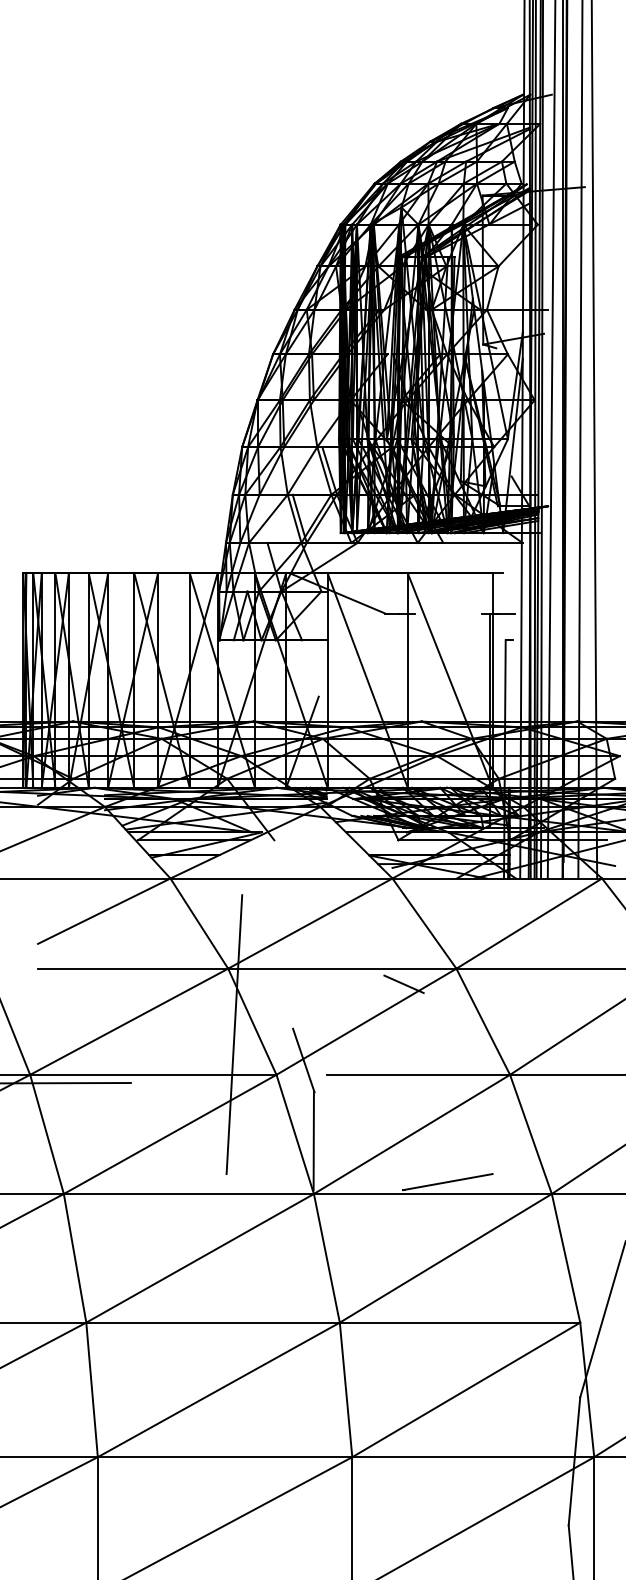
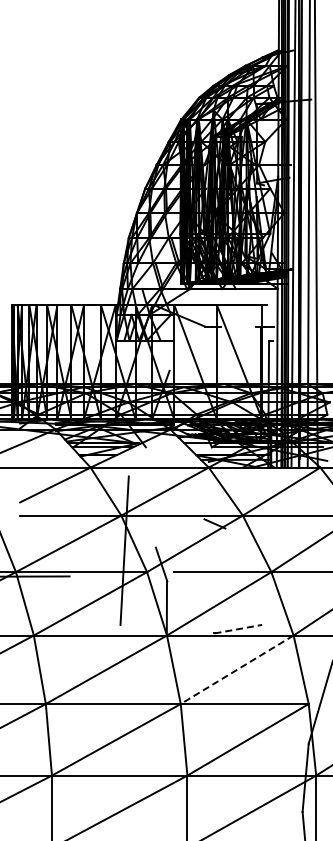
line: (448, 1182) -> (238, 629), solid -> dashed
line: (444, 1259) -> (236, 670), solid -> dashed

